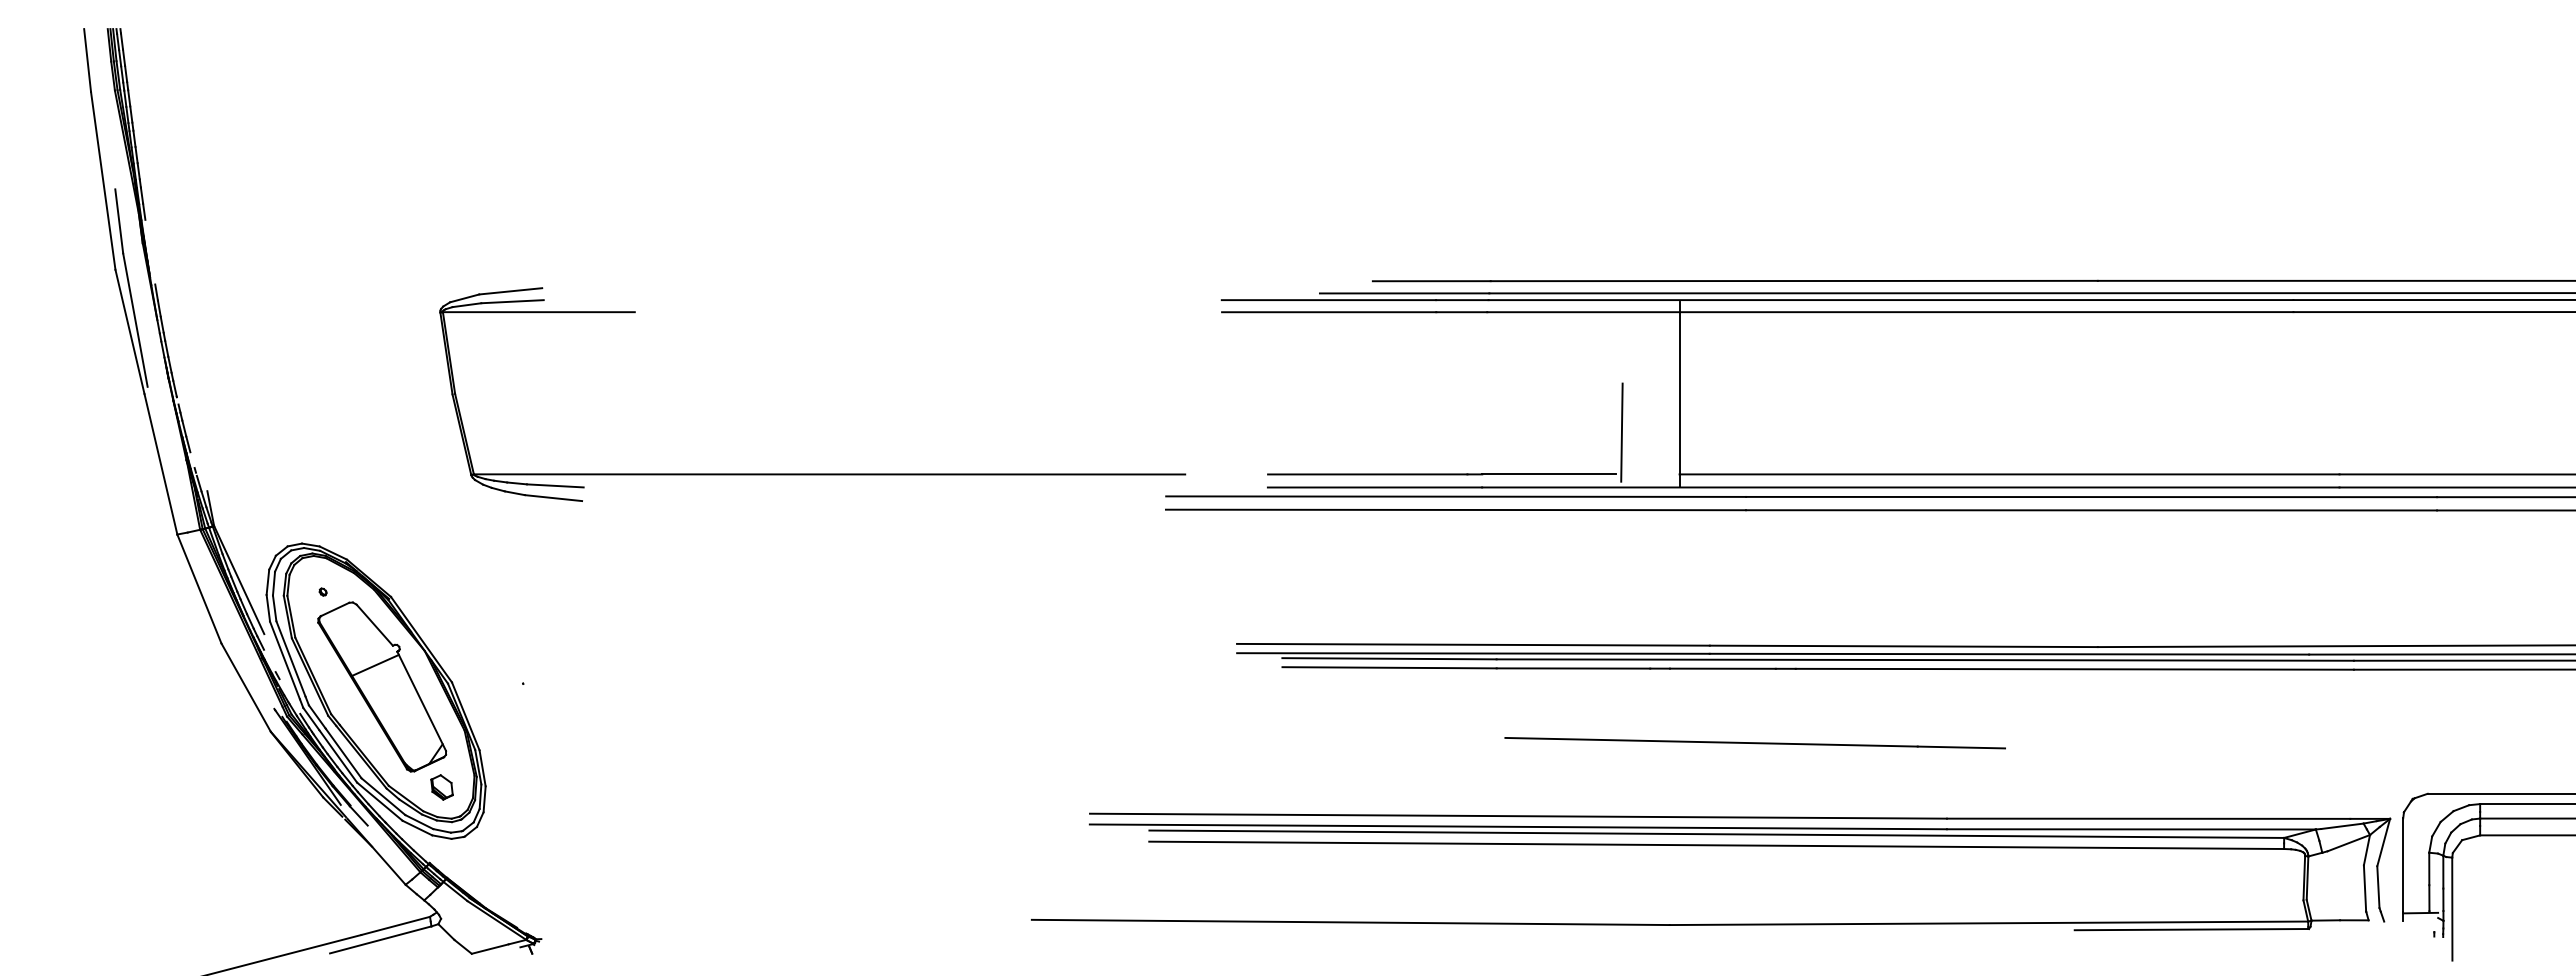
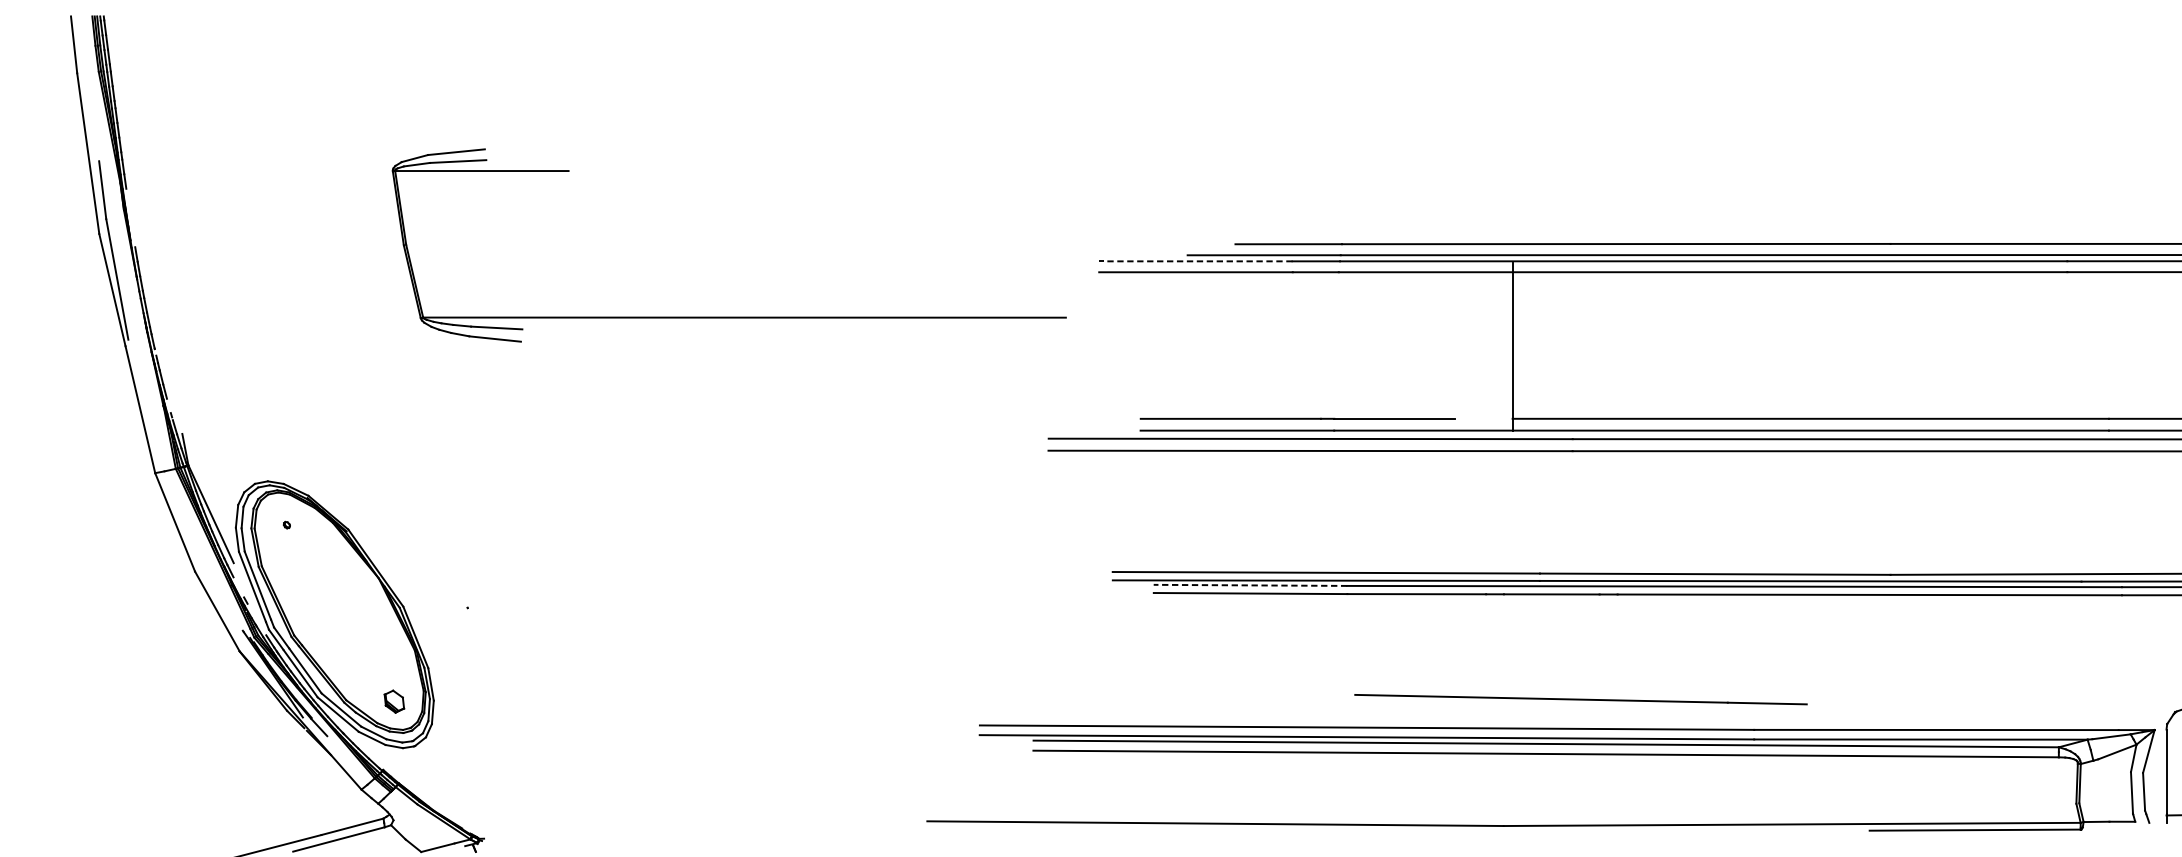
line: (1328, 300) -> (1195, 261), solid -> dashed
line: (1621, 432) -> (1460, 380), removed
part: (812, 473) -> (729, 316), moved
line: (1388, 658) -> (1249, 585), solid -> dashed
part: (382, 686) -> (340, 610), removed
line: (1754, 743) -> (1580, 699), moved

